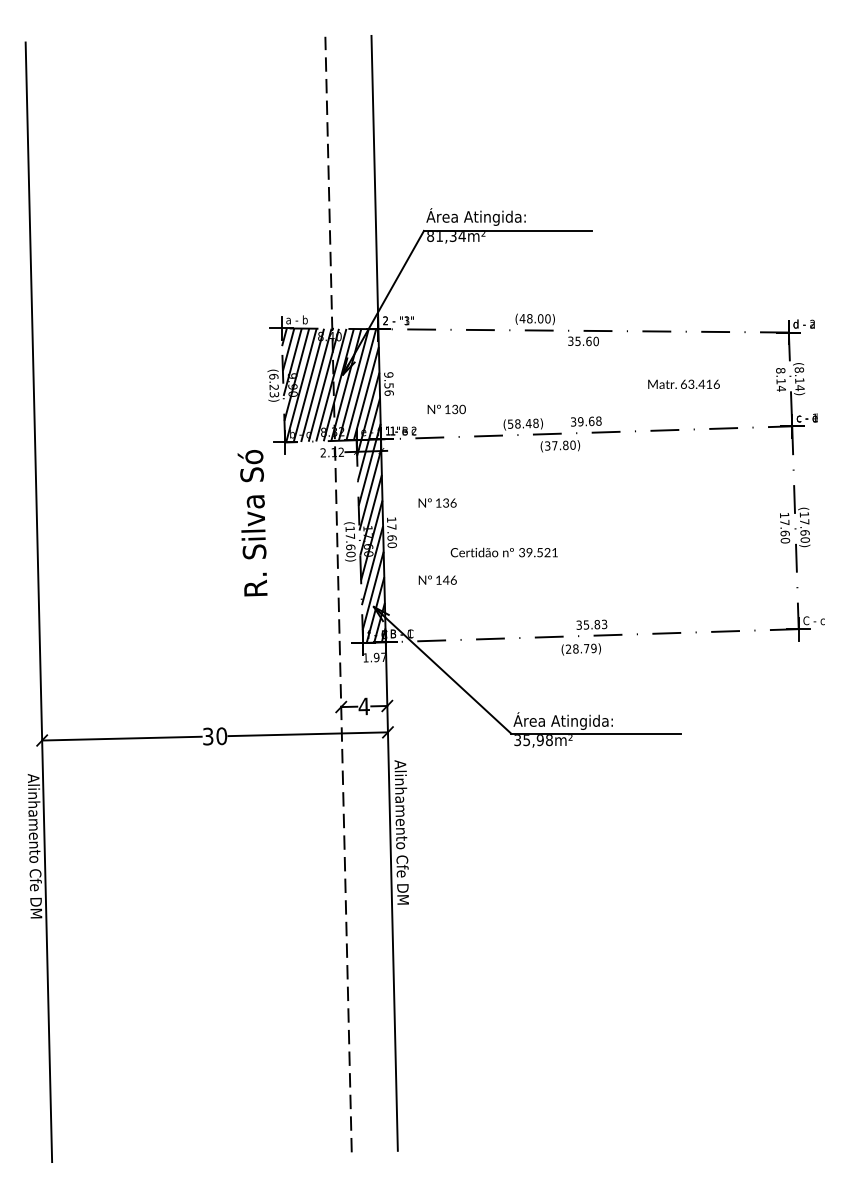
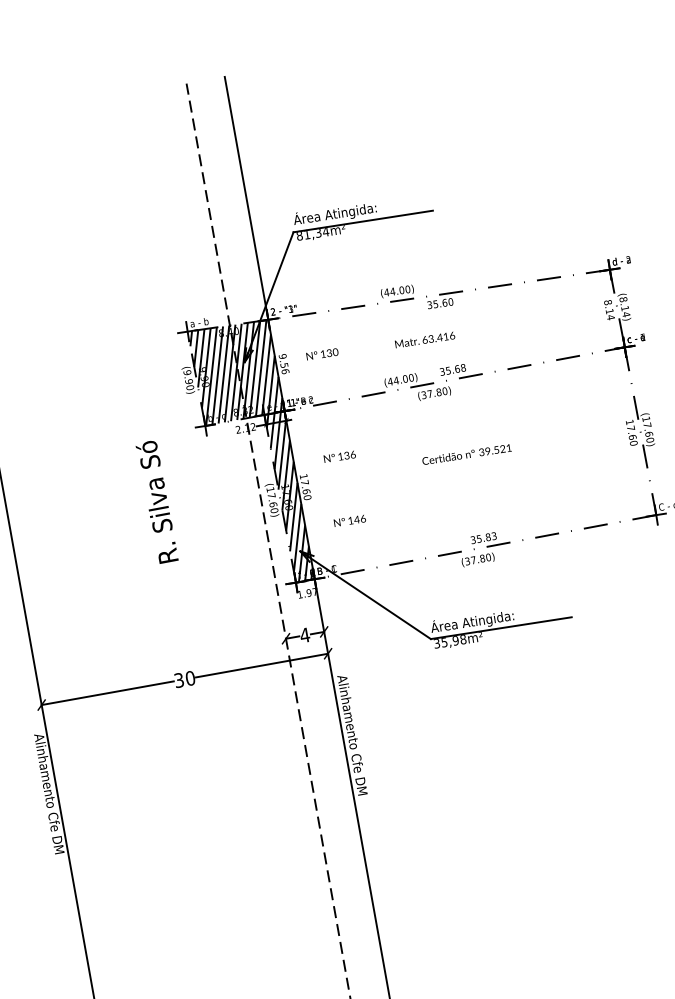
text: (529, 318) -> (392, 291), (48.00) -> (44.00)
text: (683, 383) -> (424, 339), moved
text: (273, 385) -> (188, 380), (6.23) -> (9.90)
text: (446, 409) -> (322, 354), moved
text: (580, 421) -> (448, 370), 39.68 -> 35.68
text: (522, 423) -> (400, 379), (58.48) -> (44.00)
text: (252, 523) -> (157, 502), moved
text: (503, 552) -> (466, 454), moved
text: (580, 648) -> (477, 559), (28.79) -> (37.80)

